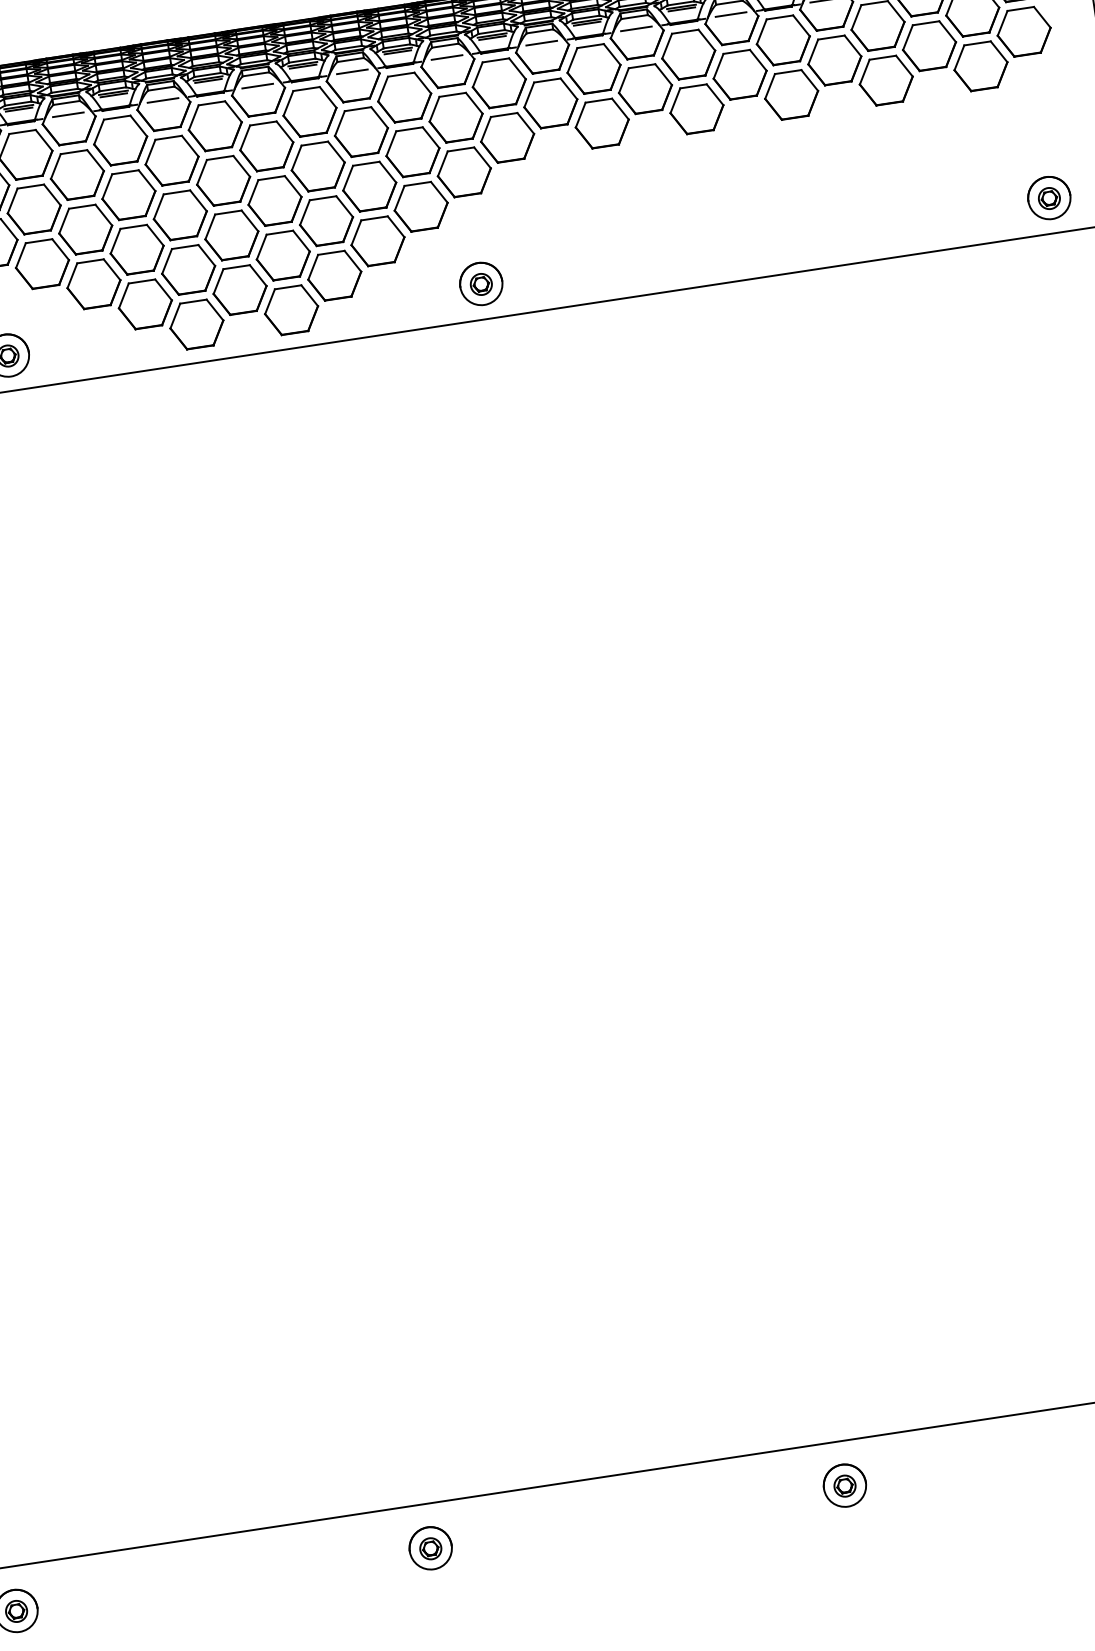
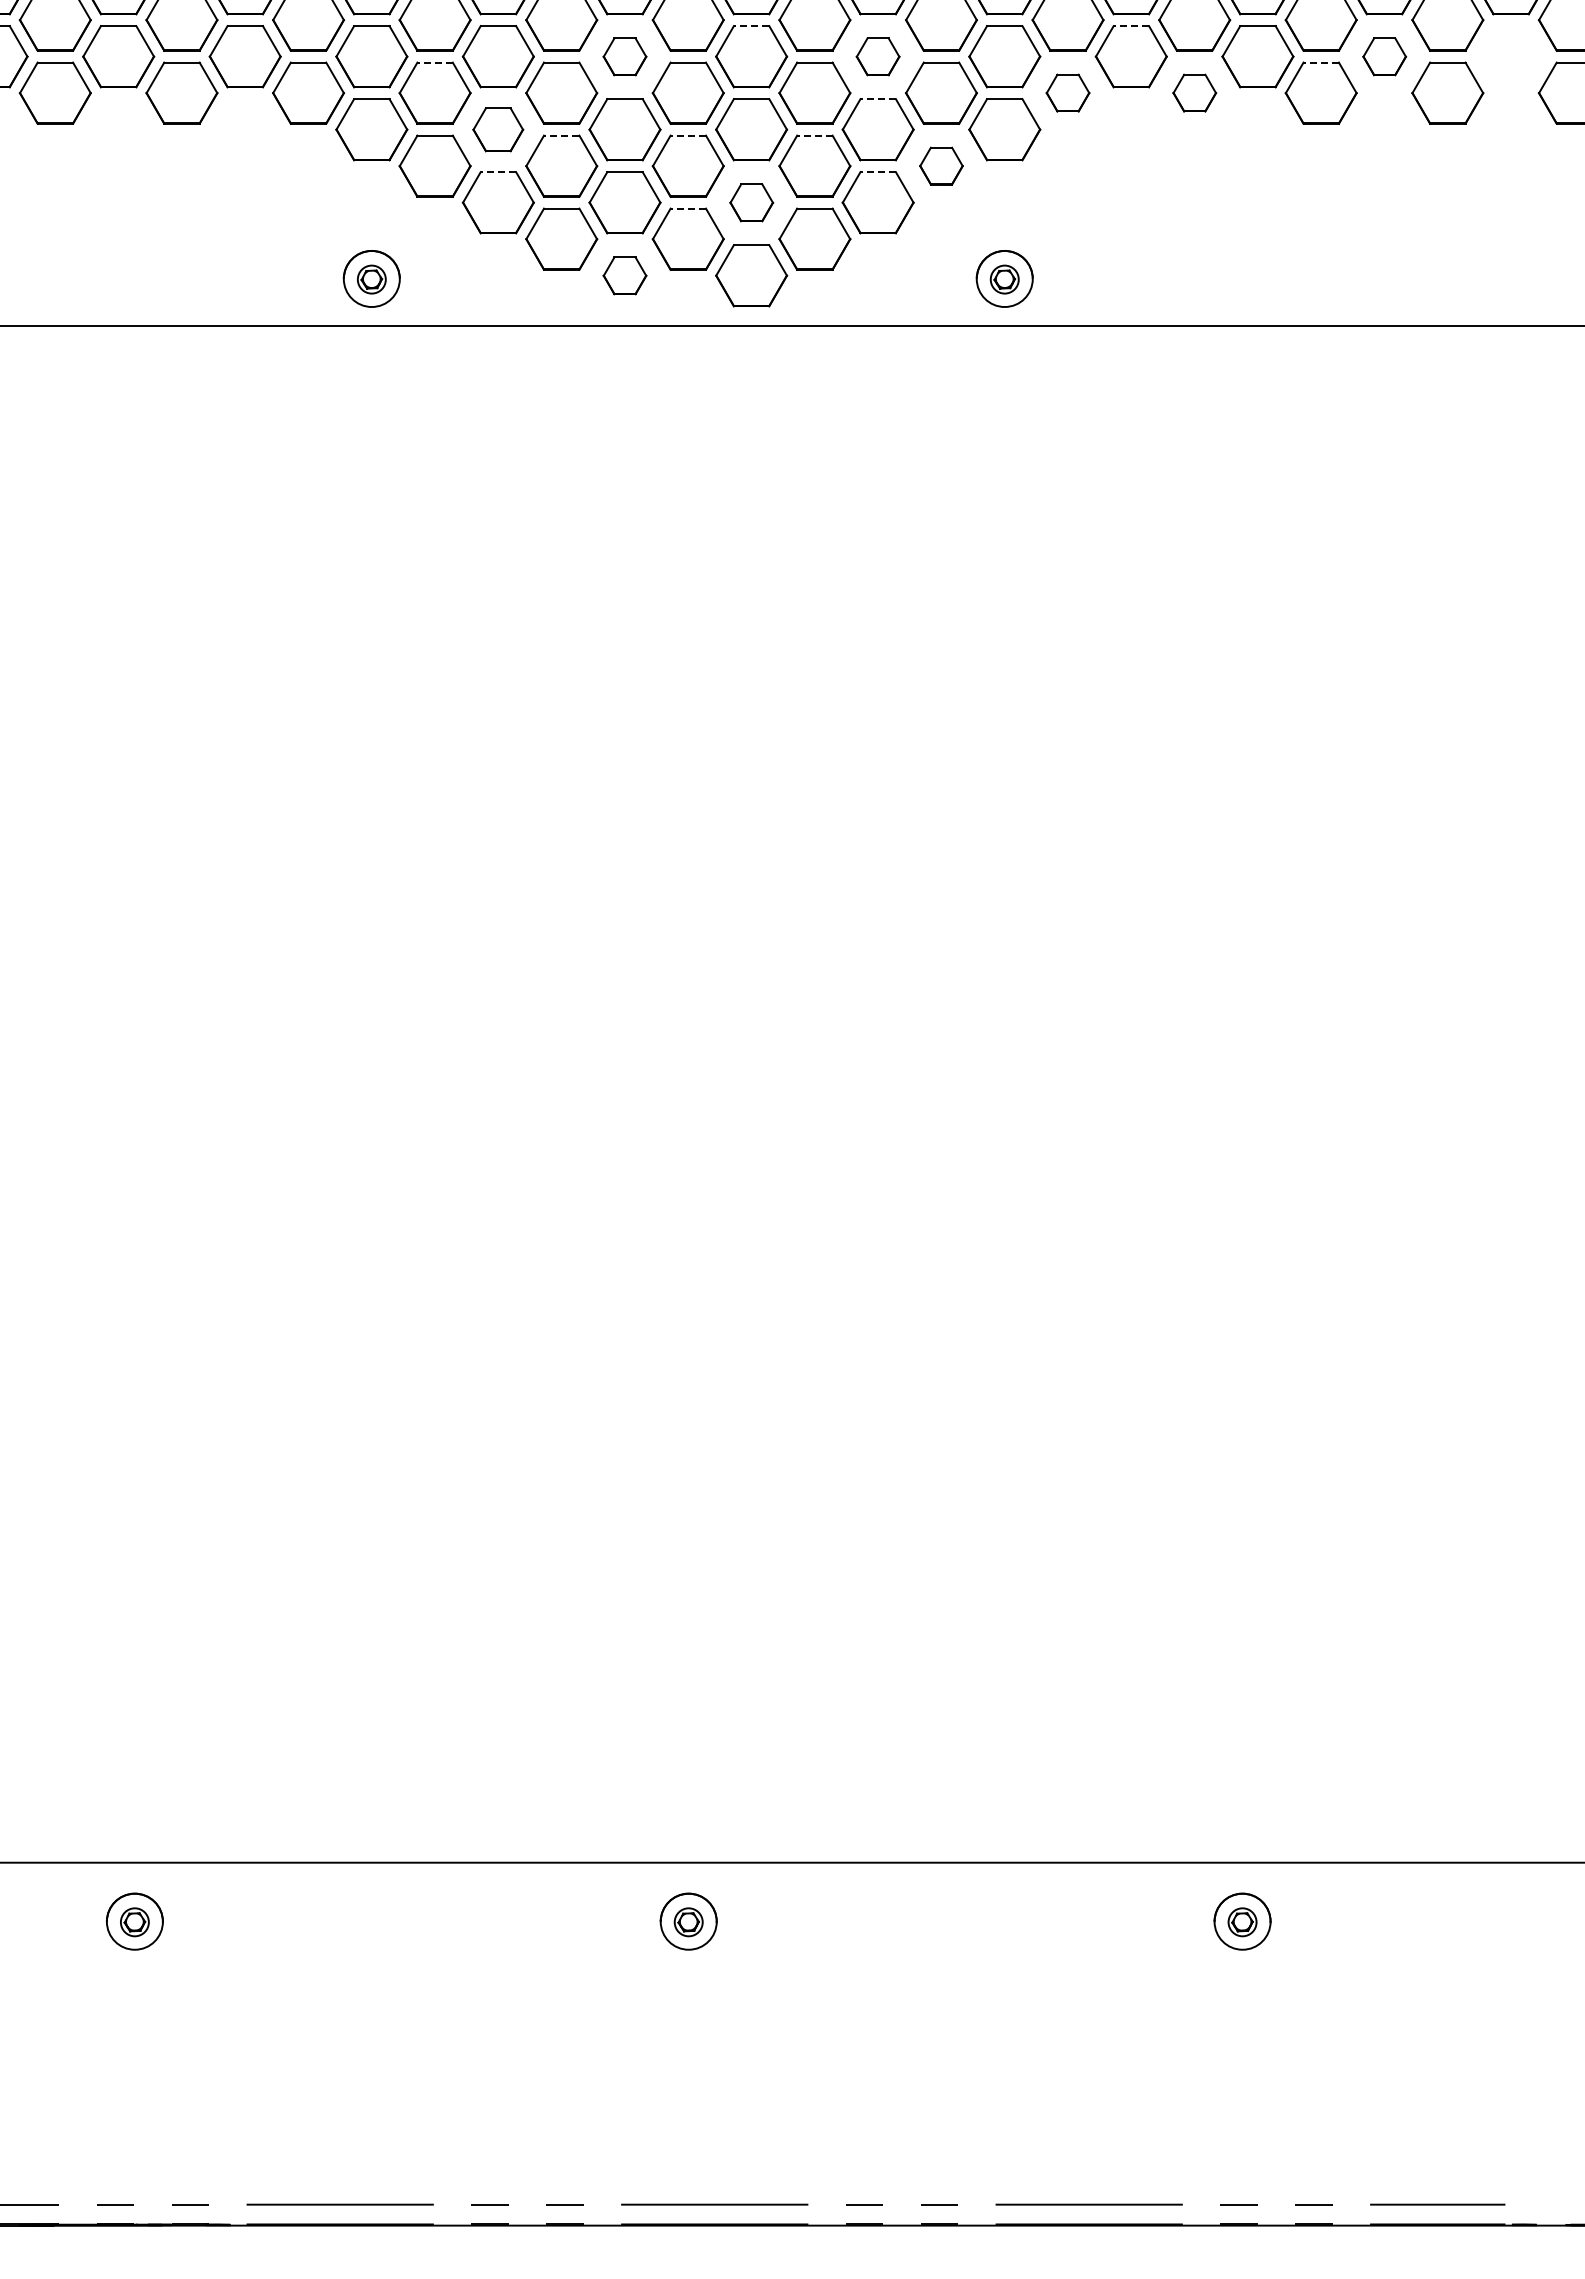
part: (834, 60) -> (1510, 56), removed
part: (740, 74) -> (1384, 56), size x0.6
line: (547, 80) -> (1131, 26), solid -> dashed
line: (693, 86) -> (1321, 62), solid -> dashed
line: (263, 123) -> (751, 26), solid -> dashed
part: (602, 123) -> (1194, 92), size x0.6
part: (360, 132) -> (877, 56), size x0.6
part: (507, 137) -> (1067, 92), size x0.6
part: (171, 160) -> (624, 56), size x0.6
line: (366, 164) -> (878, 99), solid -> dashed
line: (31, 186) -> (435, 62), solid -> dashed
line: (322, 198) -> (814, 135), solid -> dashed
part: (421, 206) -> (941, 165), size x0.6
line: (228, 212) -> (688, 135), solid -> dashed
line: (374, 218) -> (878, 172), solid -> dashed
line: (133, 226) -> (561, 135), solid -> dashed
part: (85, 229) -> (497, 129), size x0.7
part: (283, 255) -> (751, 202), size x0.6
line: (90, 261) -> (498, 172), solid -> dashed
line: (236, 267) -> (688, 208), solid -> dashed
part: (196, 324) -> (624, 275), size x0.6

